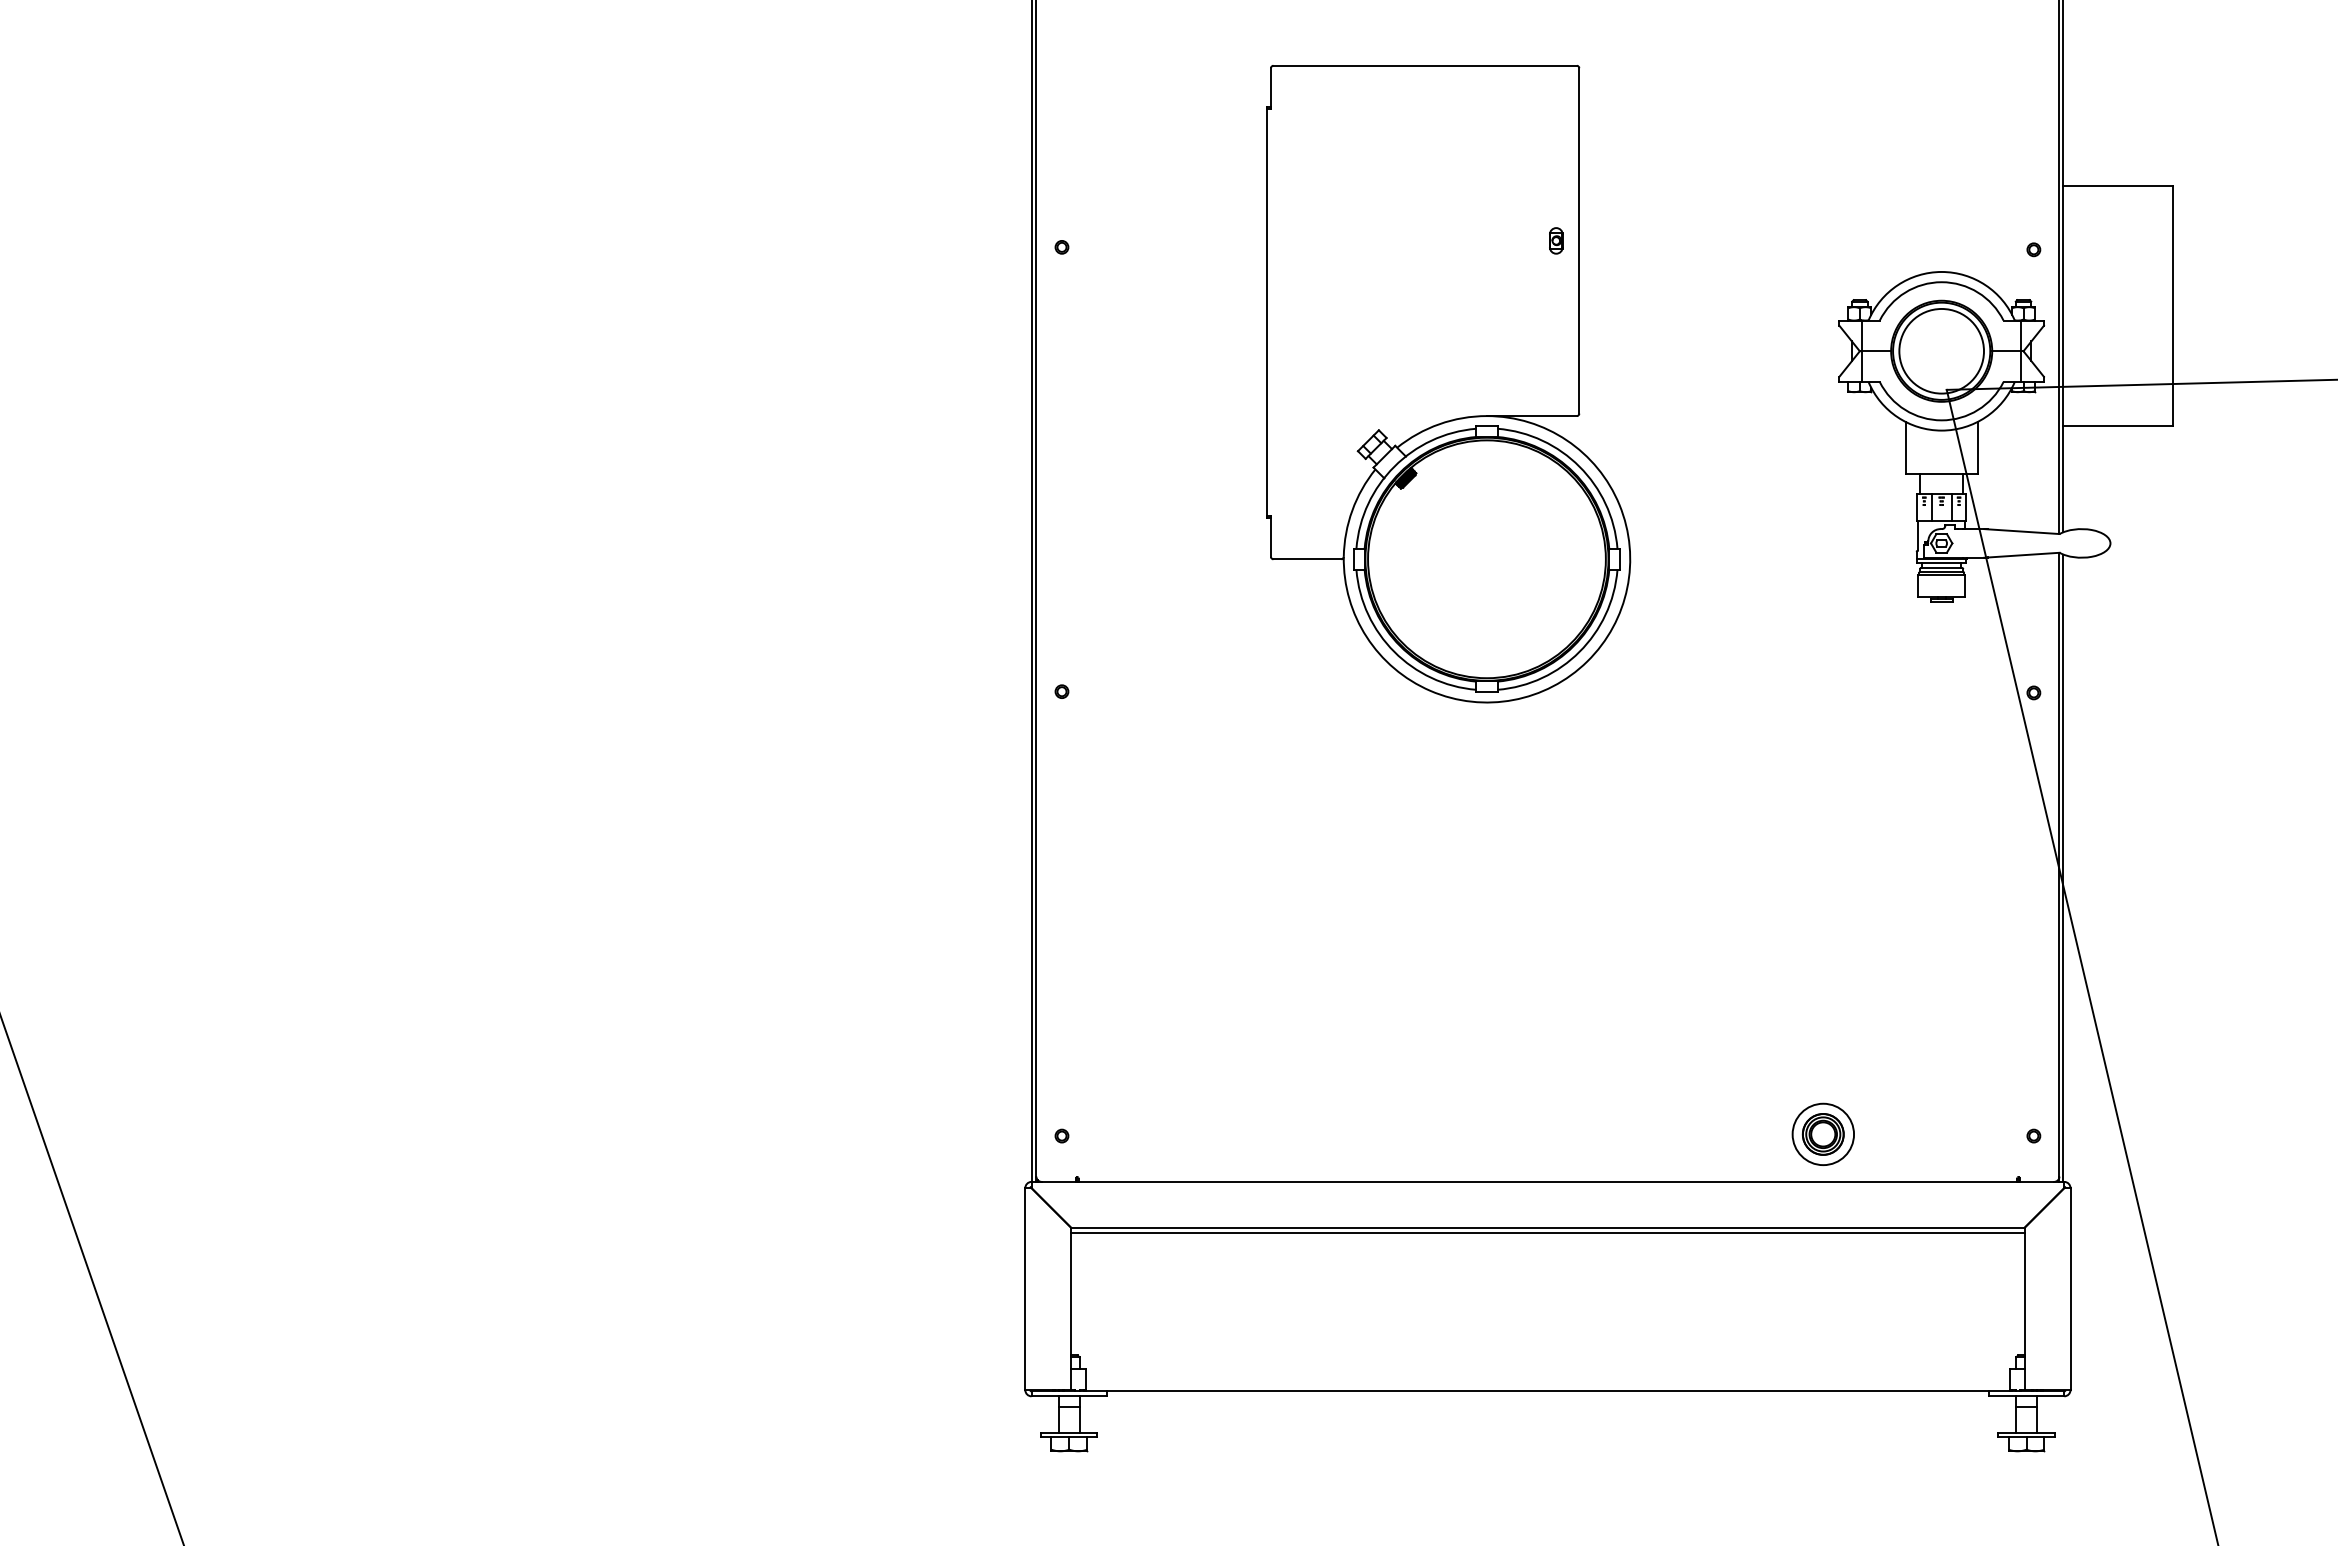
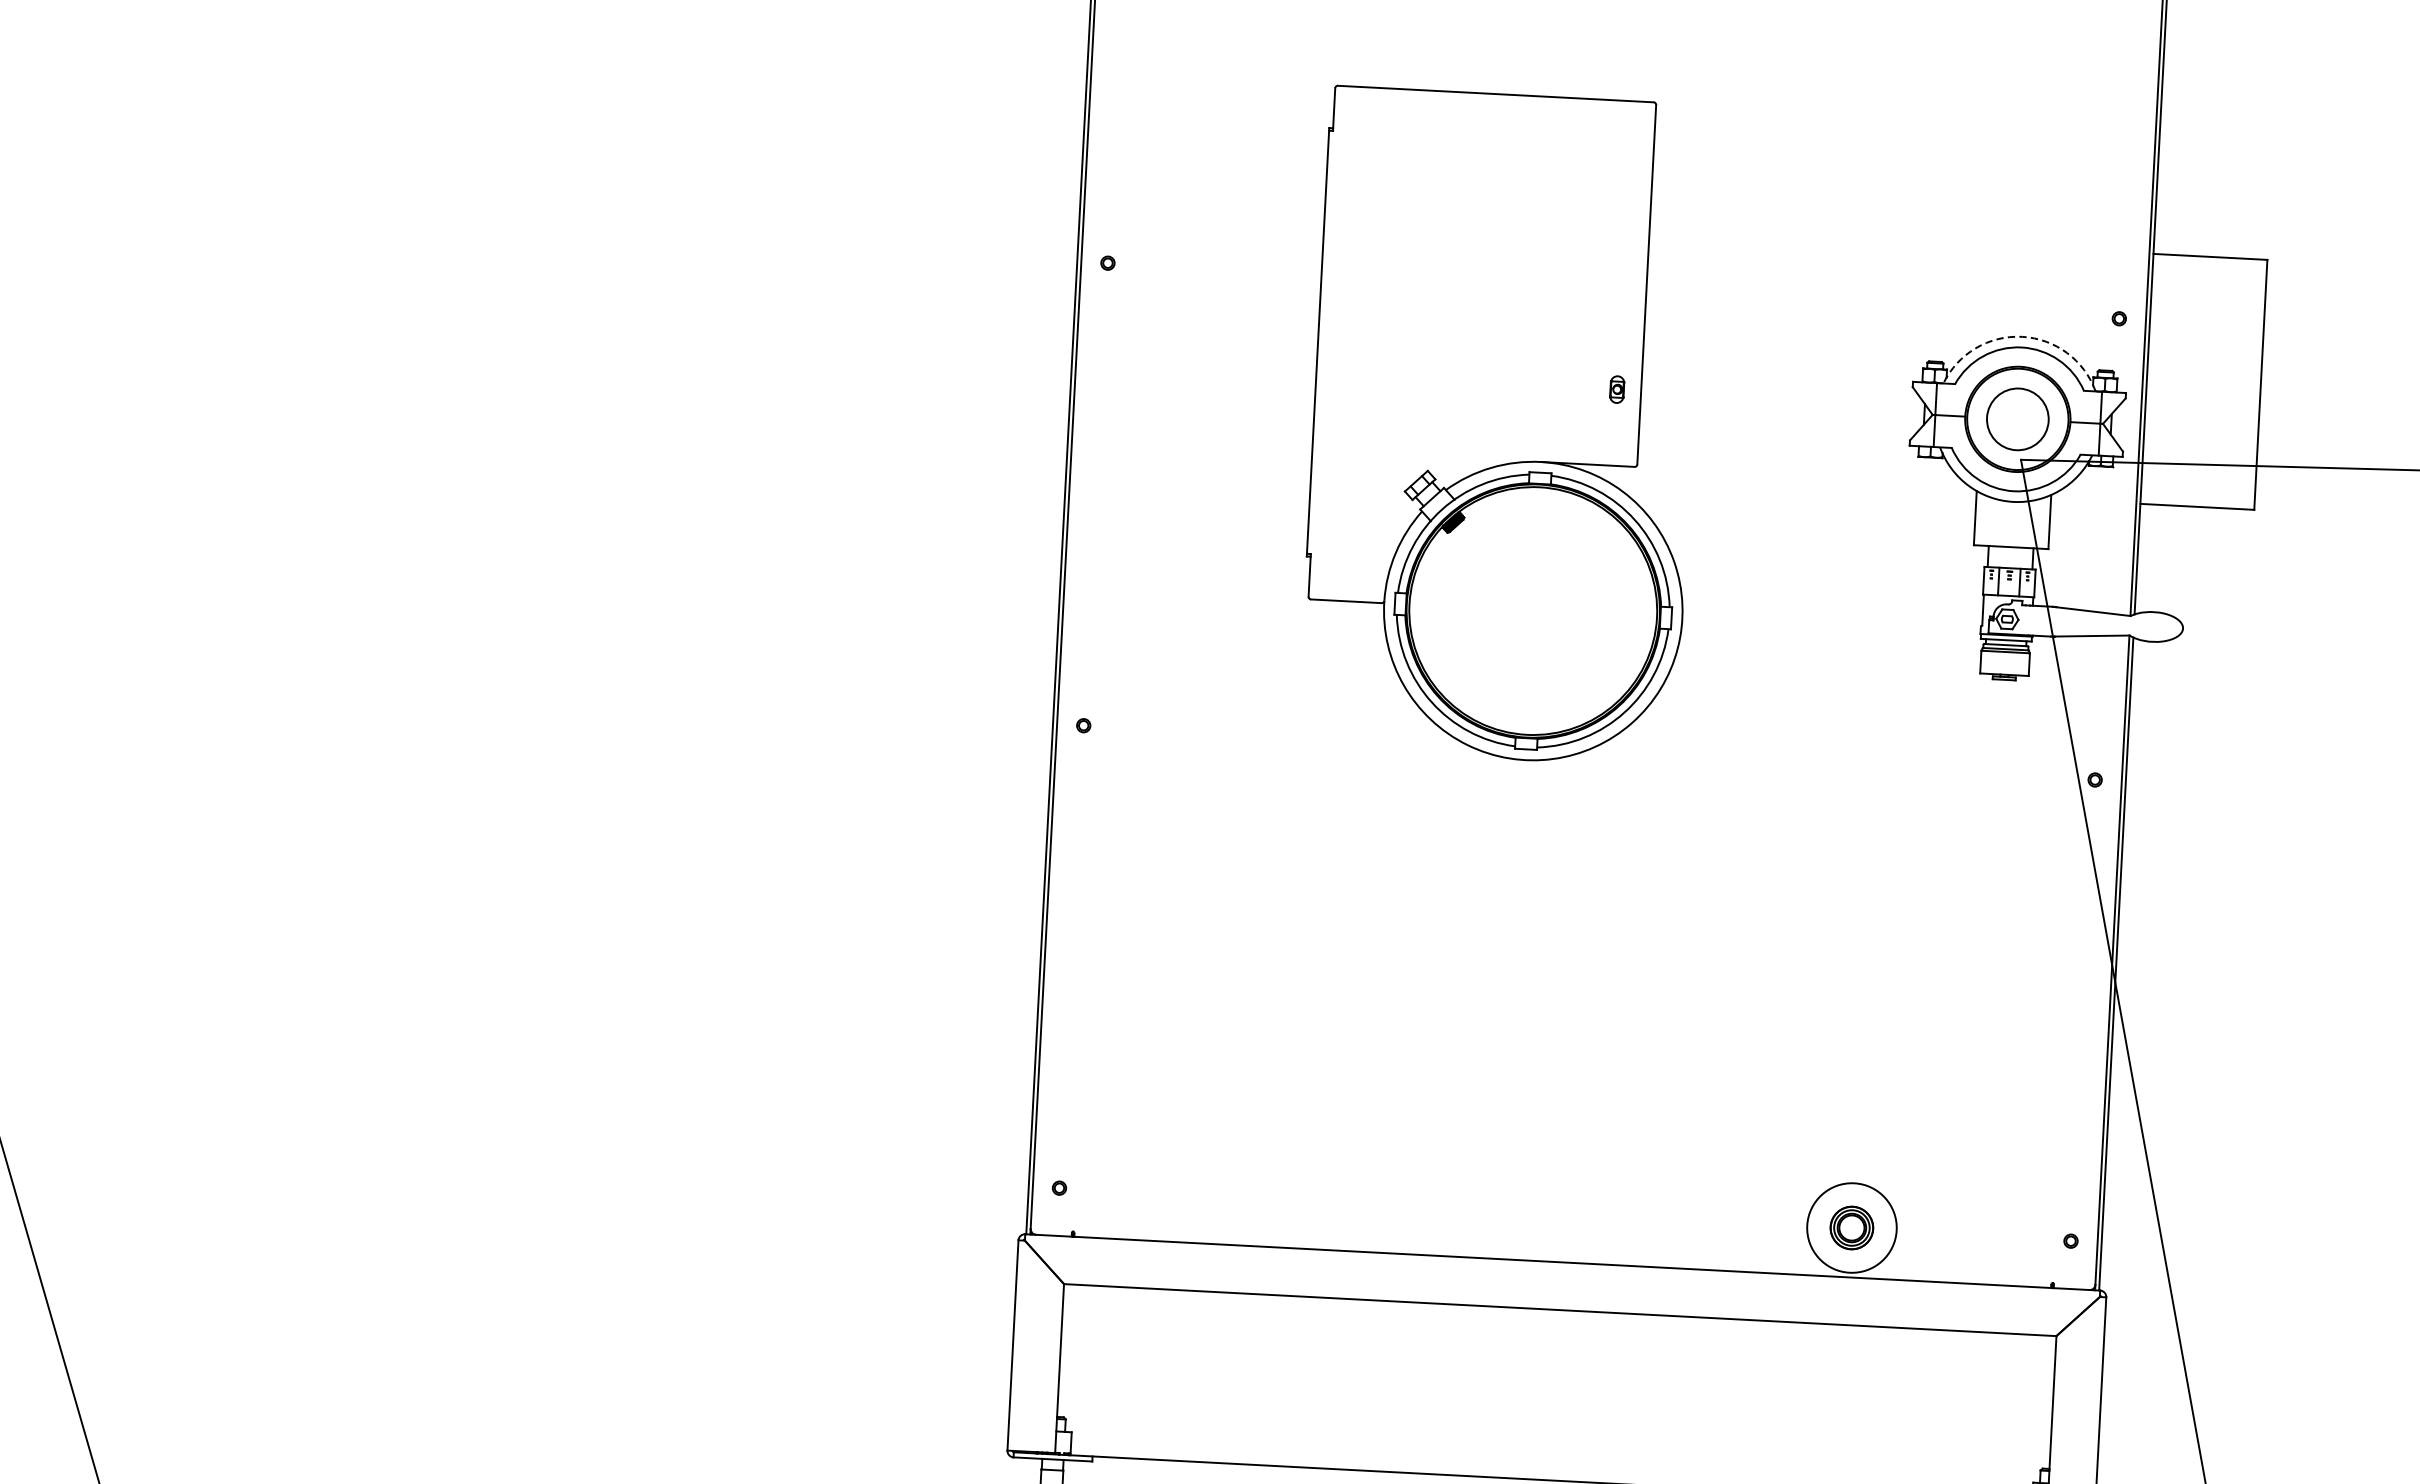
part: (1556, 240) -> (1617, 389), moved
arc: (1941, 271) -> (2022, 336), solid -> dashed
circle: (1941, 350) -> (2017, 418), size x0.7
circle: (1823, 1134) -> (1852, 1228), size x1.4
line: (1547, 1232) -> (1559, 1315), removed

